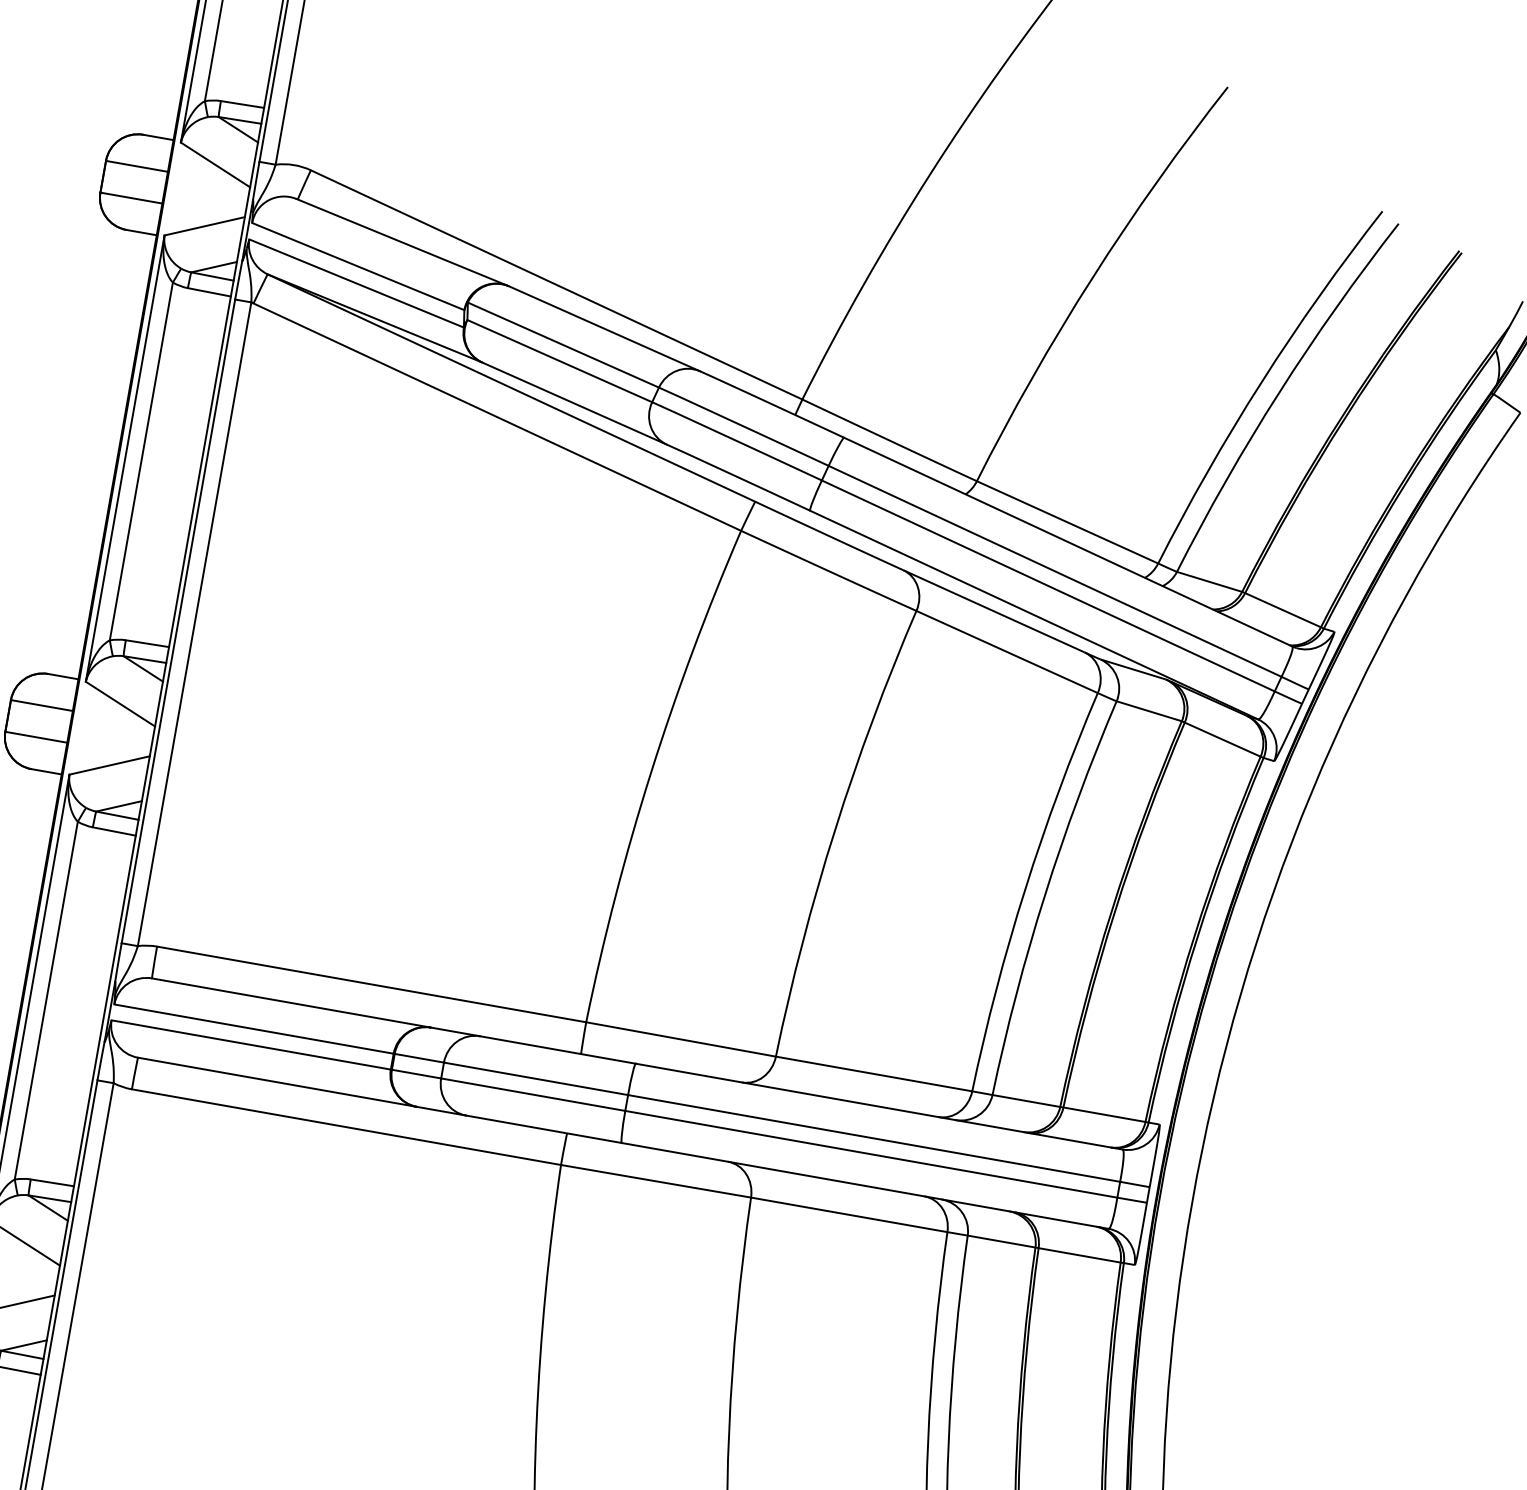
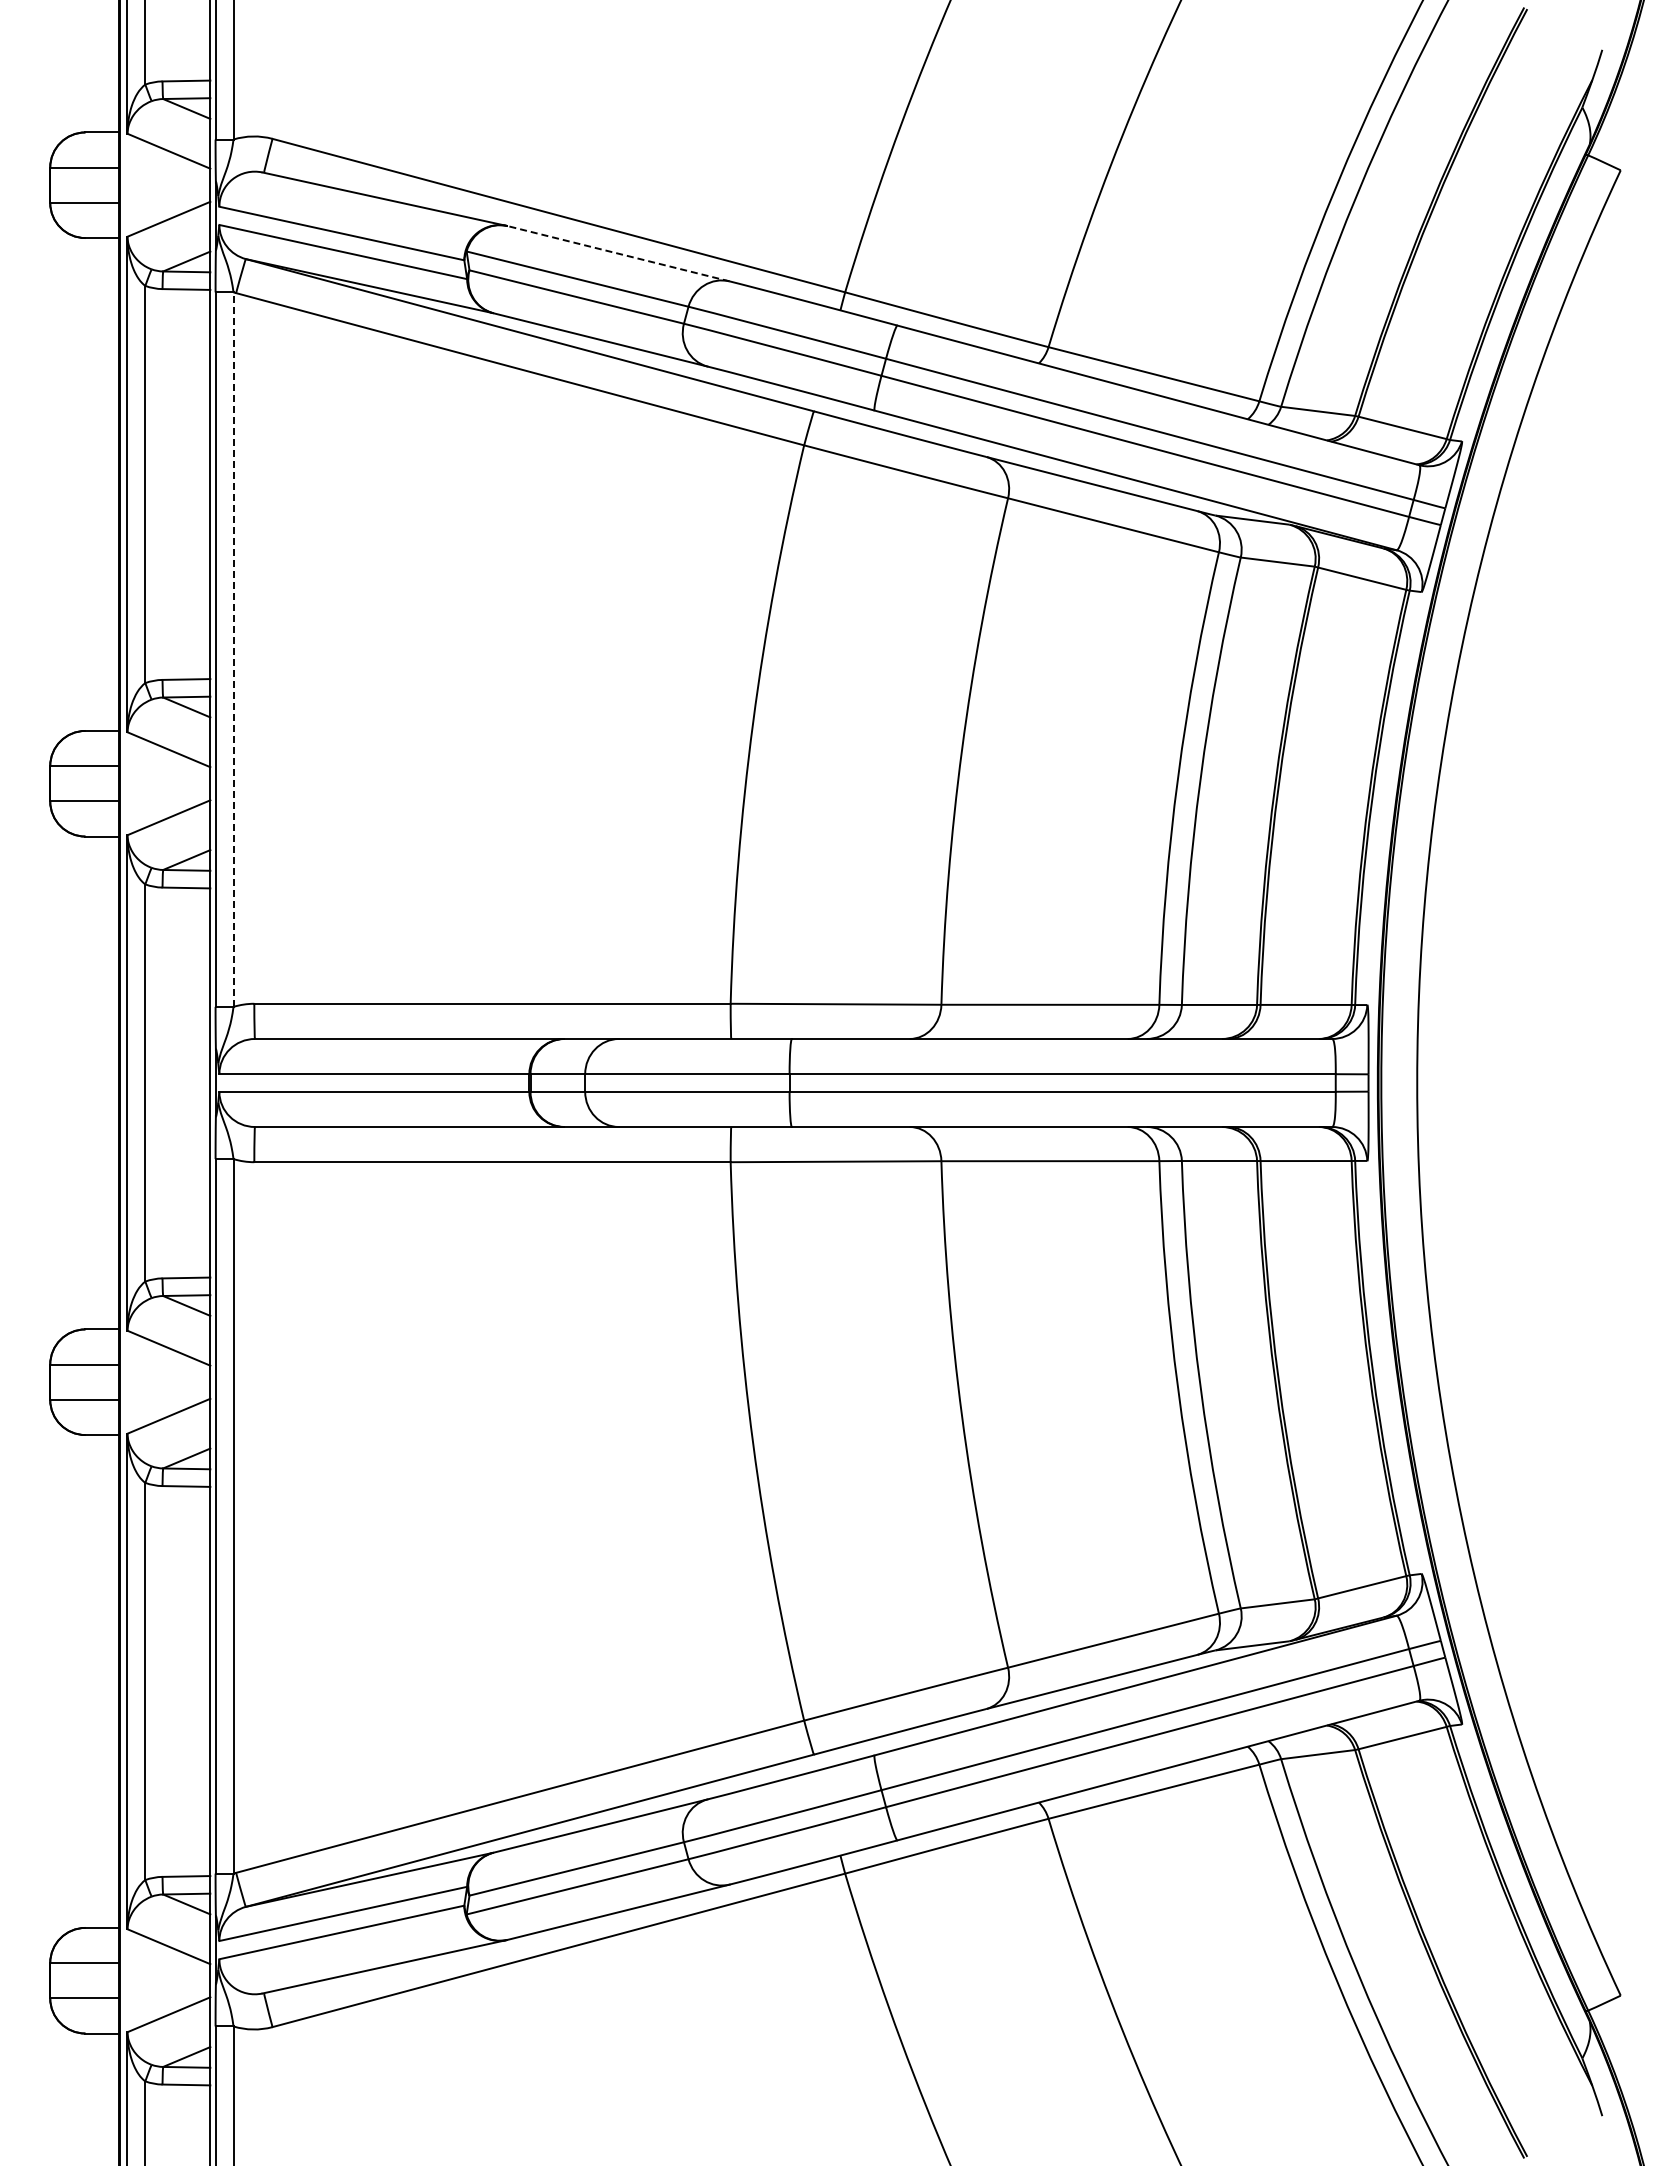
line: (604, 328) -> (618, 253), solid -> dashed
line: (194, 624) -> (233, 649), solid -> dashed

